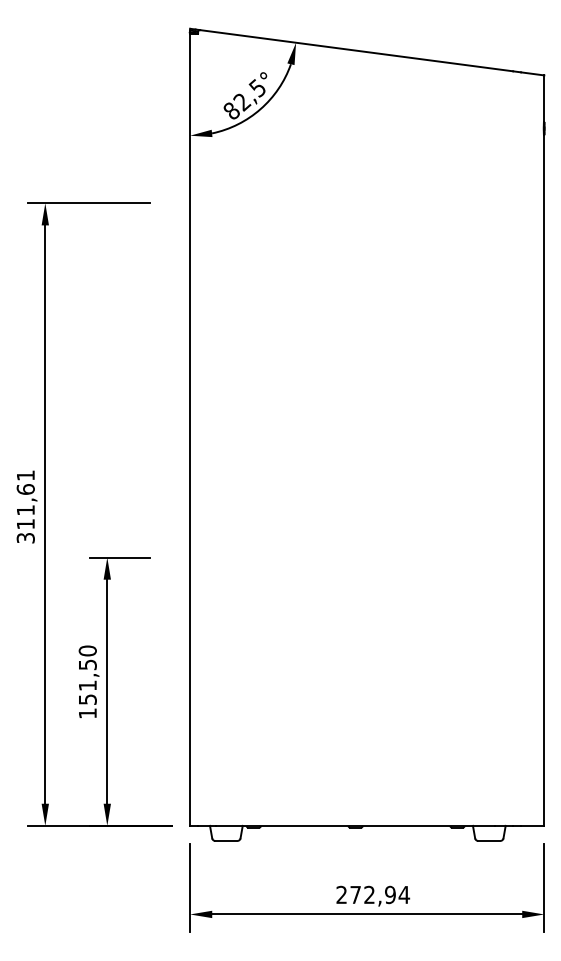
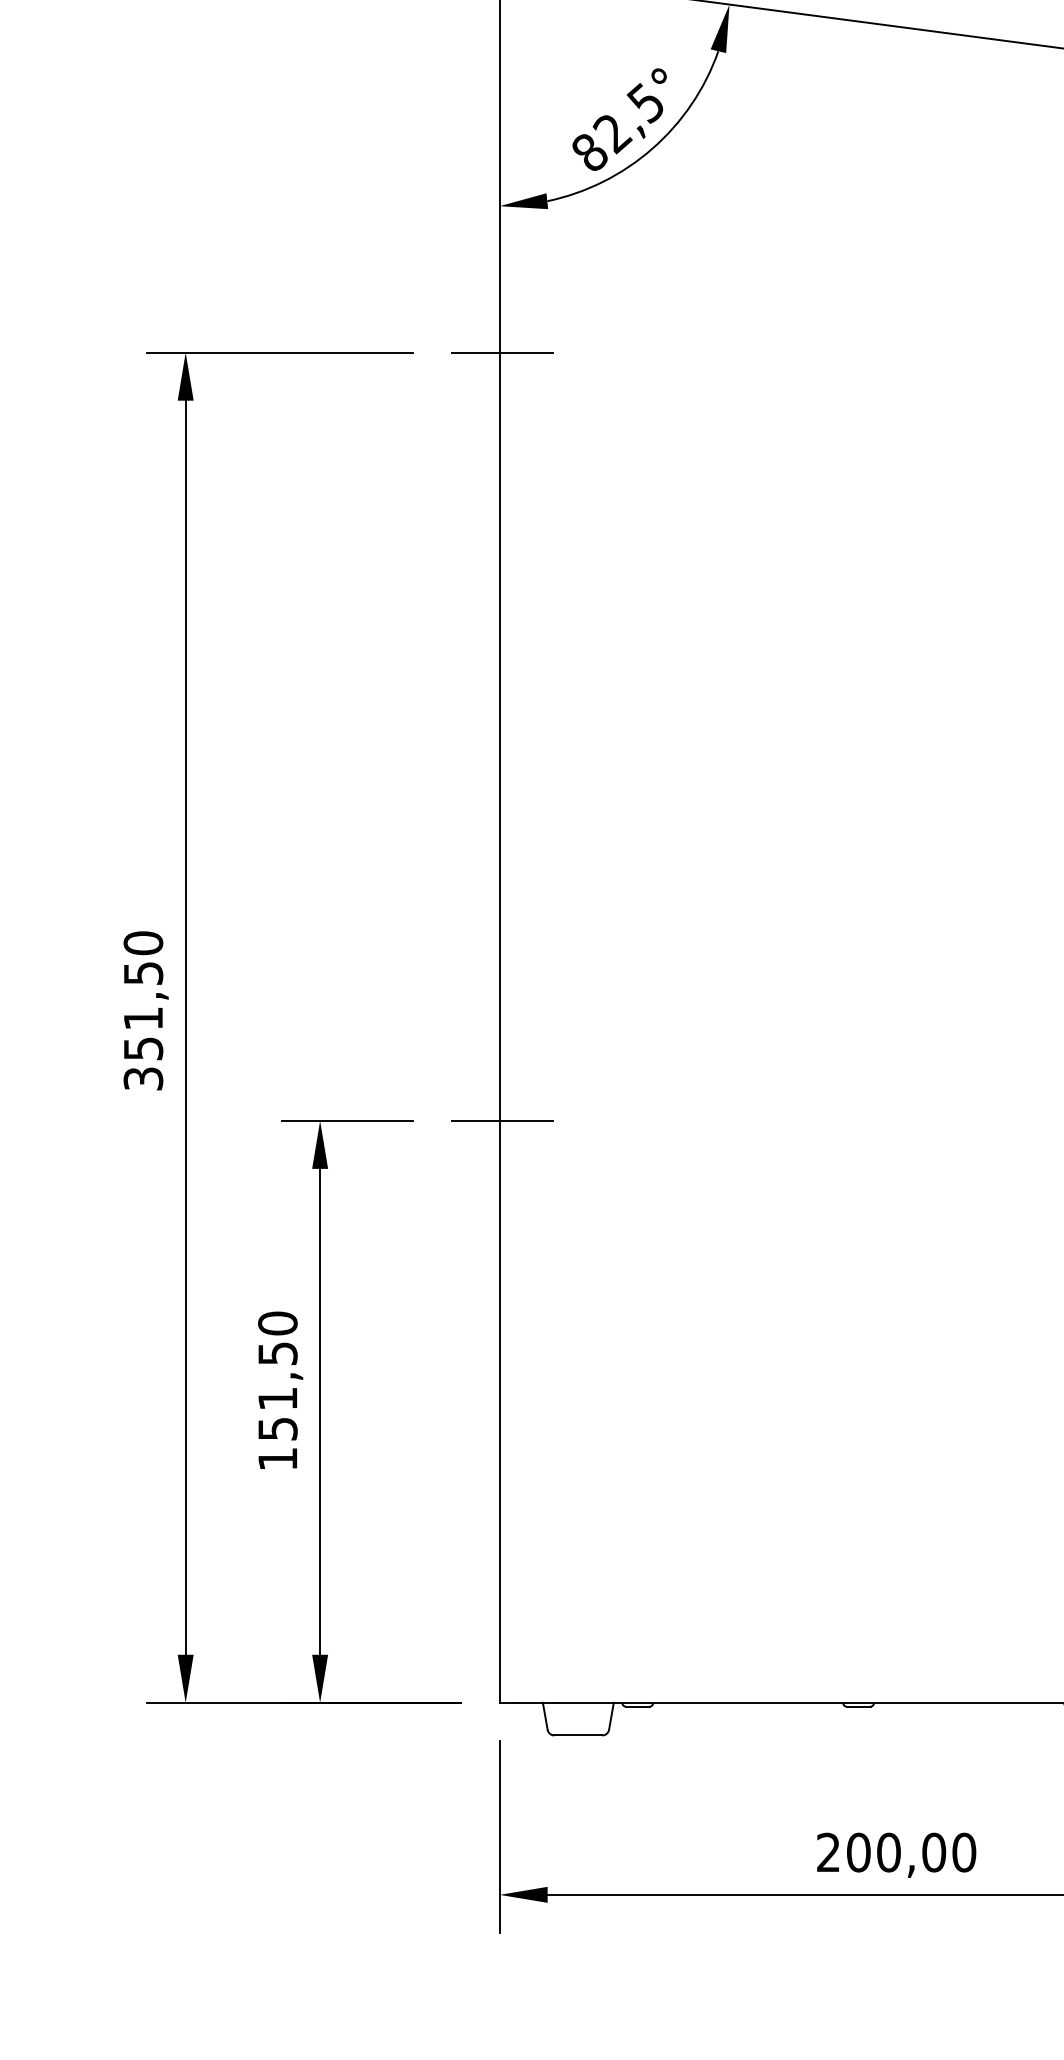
line: (190, 203) -> (500, 353), added
text: (25, 499) -> (142, 995), 311,61 -> 351,50
line: (190, 557) -> (500, 1120), added
text: (380, 894) -> (912, 1851), 272,94 -> 200,00

